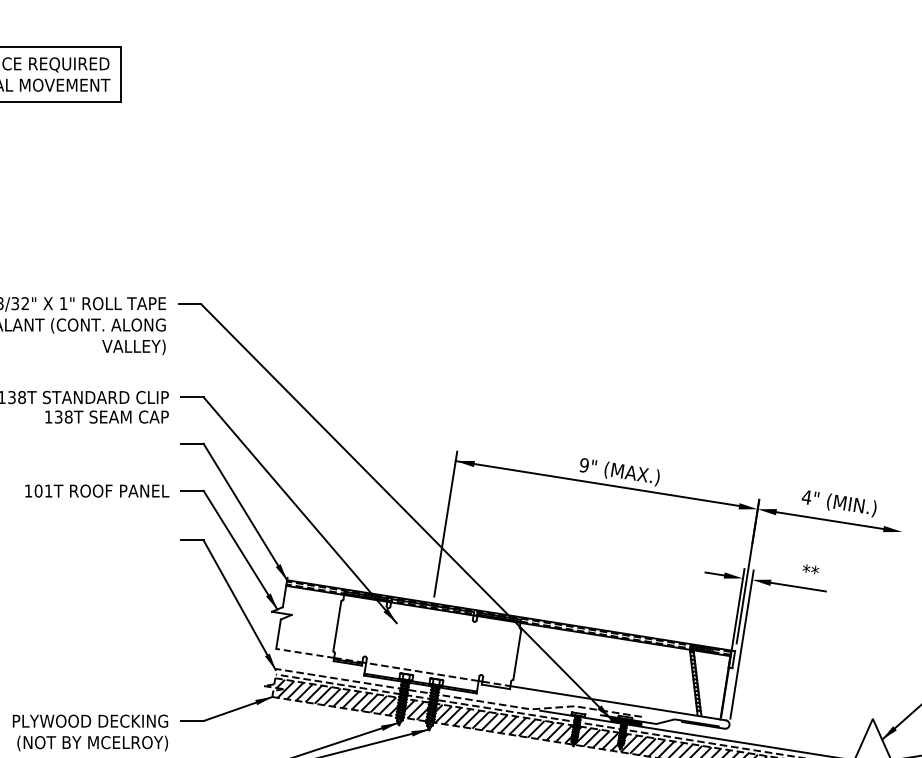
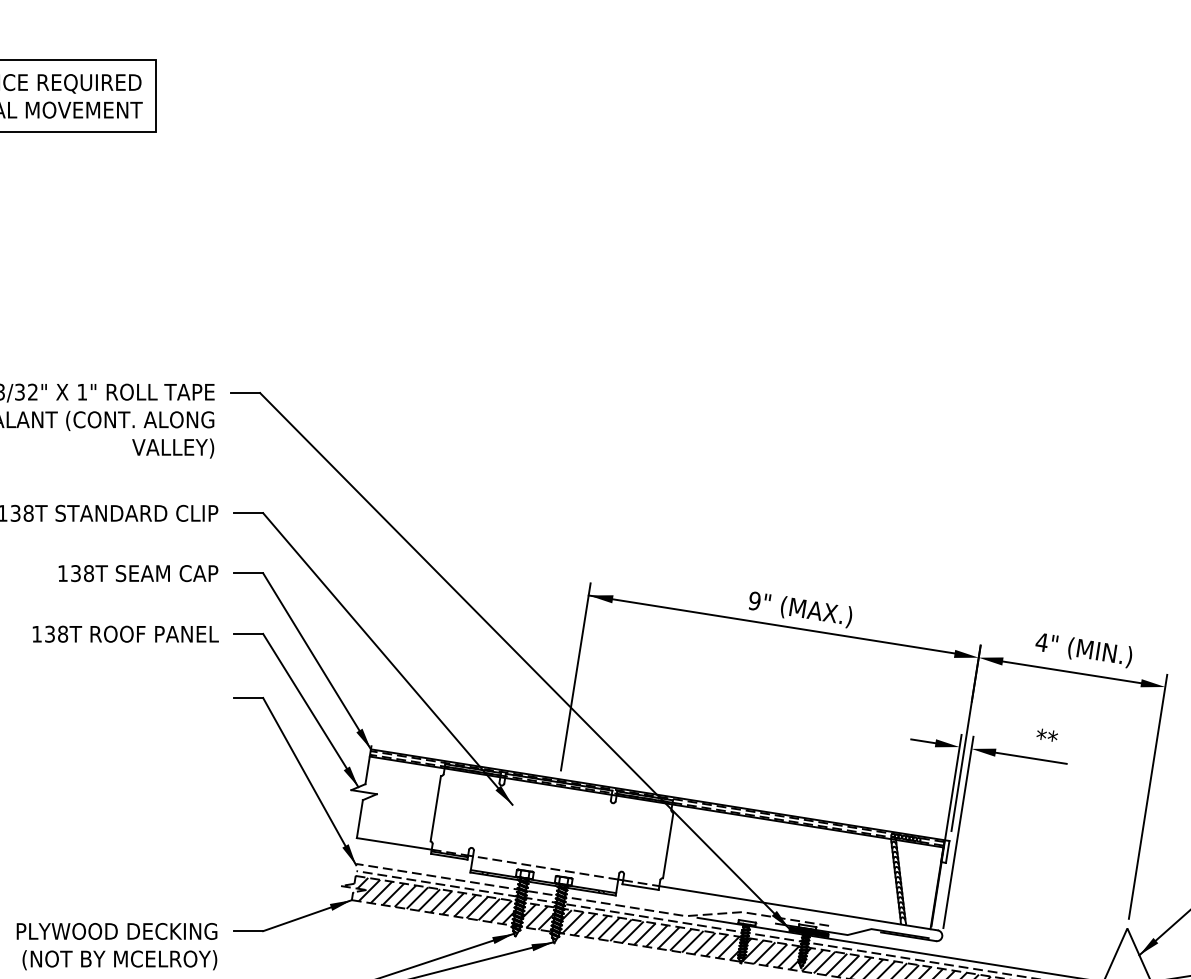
text: (106, 416) -> (137, 572), moved
text: (43, 490) -> (56, 633), 101T -> 138T
line: (888, 616) -> (1147, 796), added
line: (304, 653) -> (393, 843), dashed -> solid

